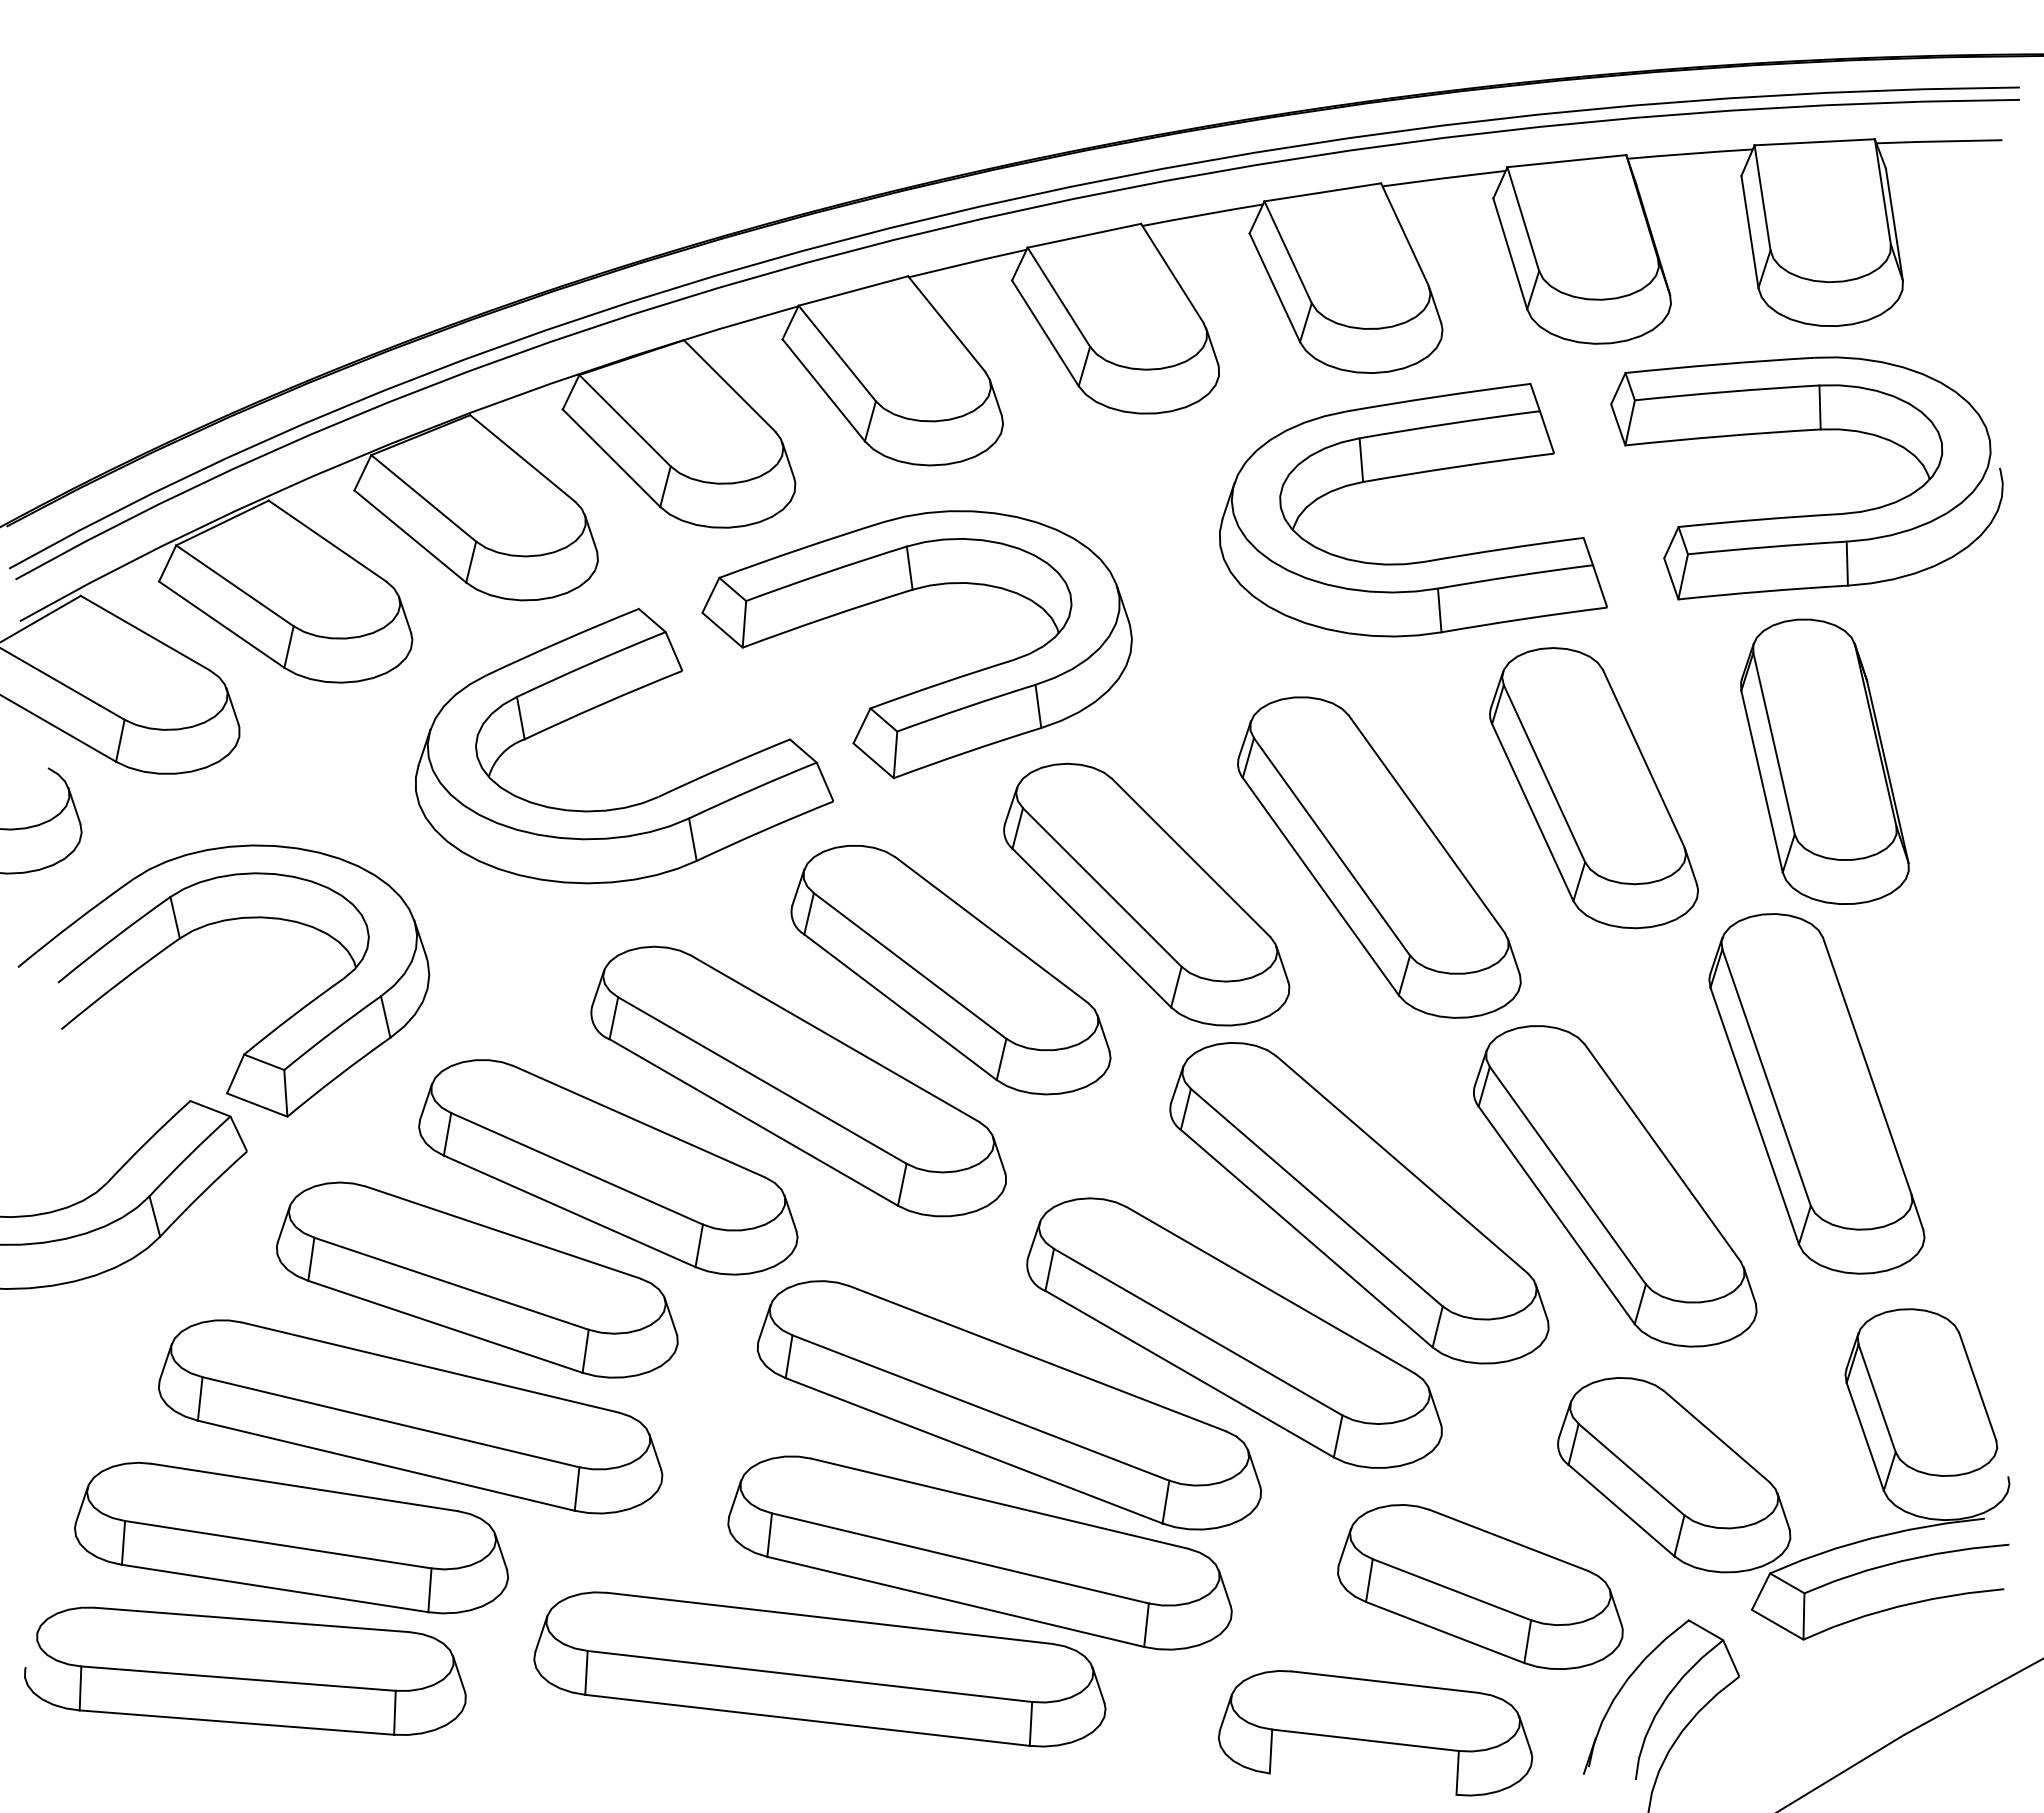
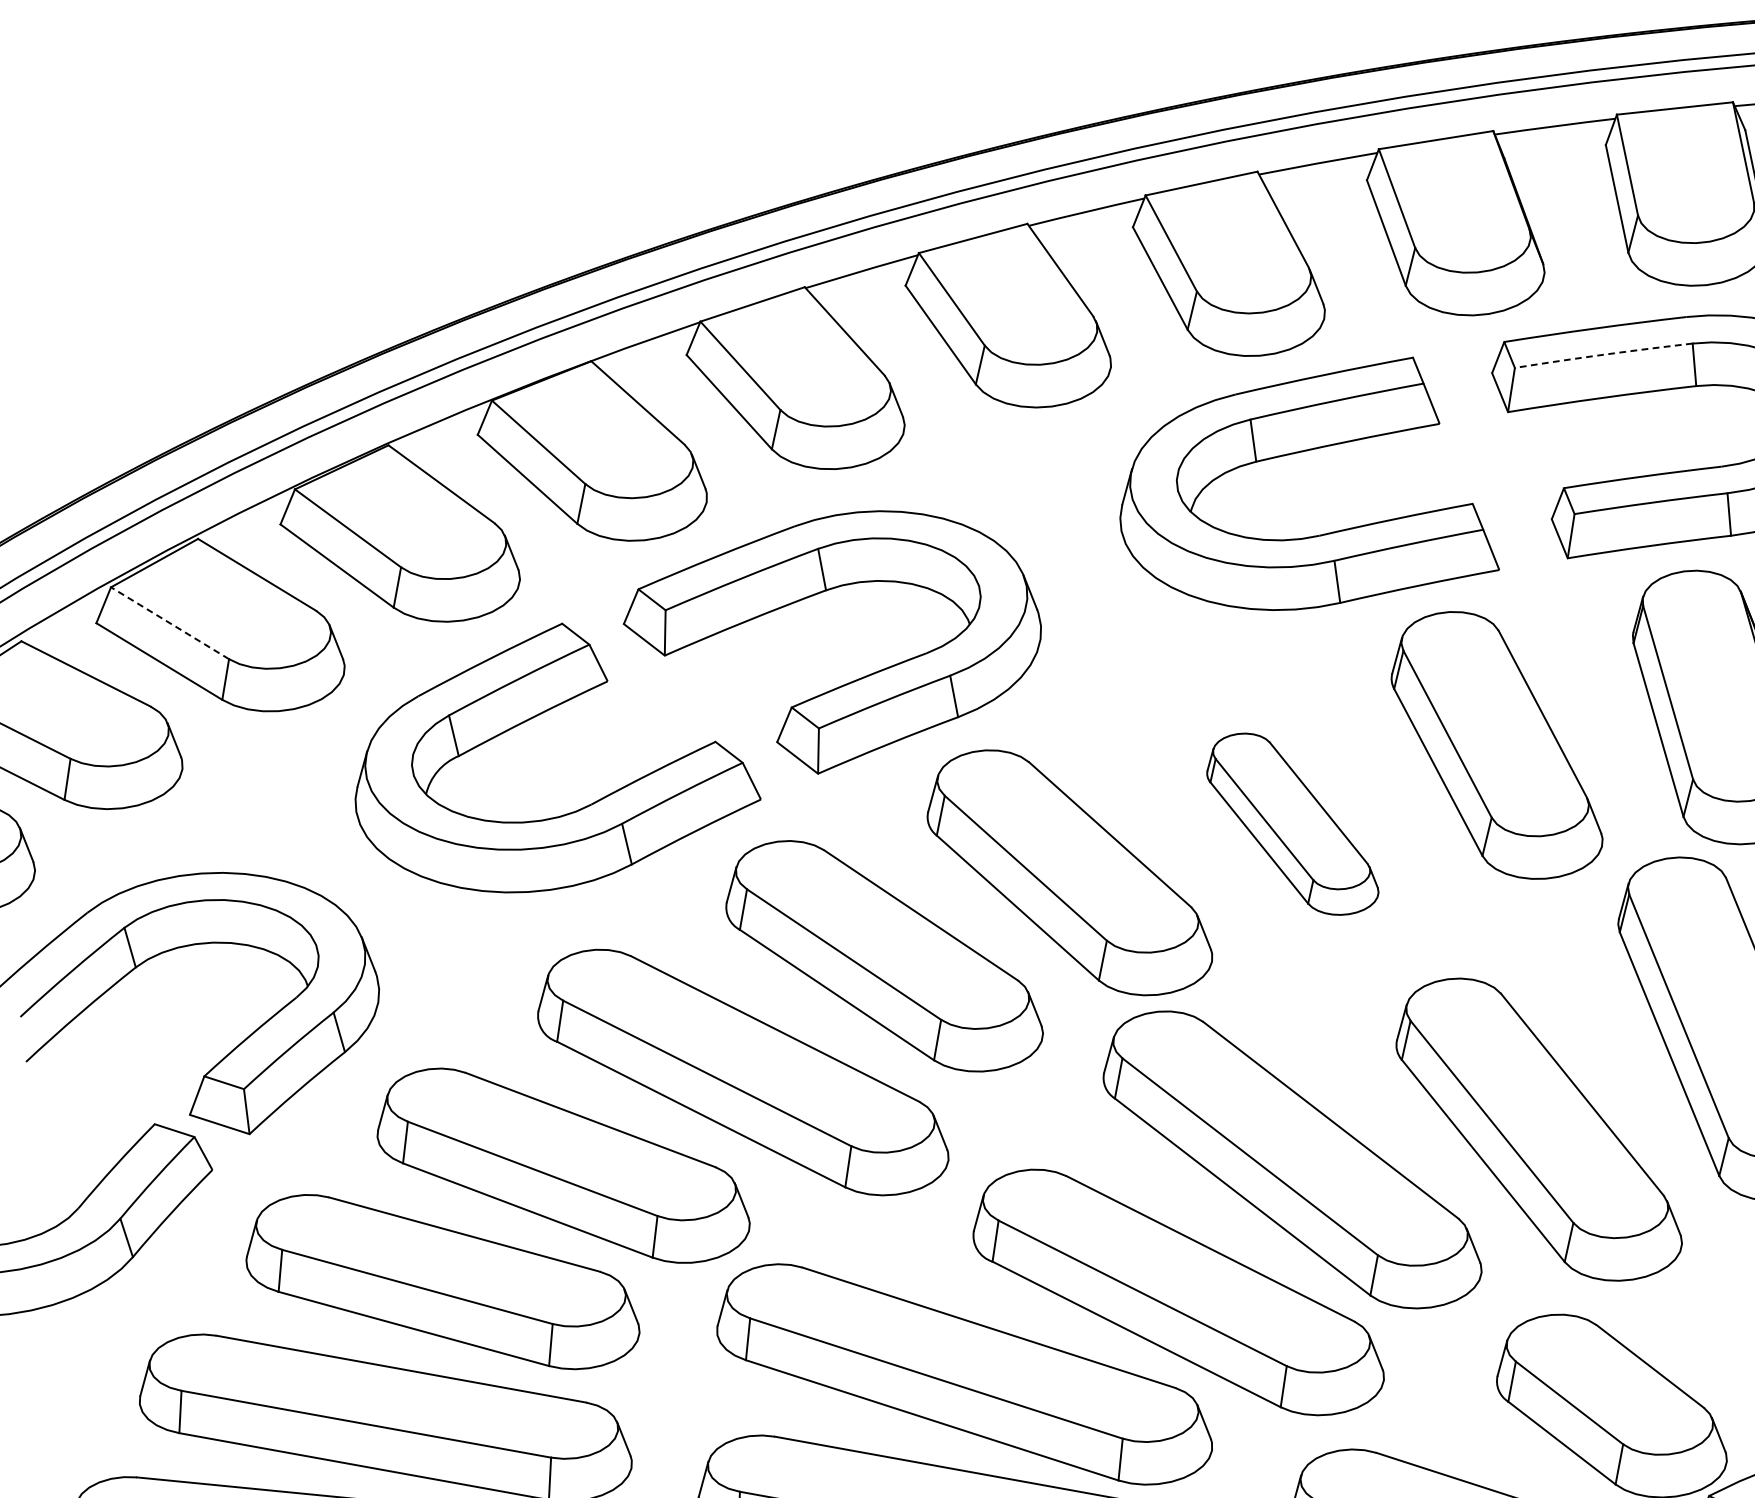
arc: (1727, 391) -> (1604, 354), solid -> dashed
line: (234, 585) -> (169, 622), solid -> dashed
part: (1379, 857) -> (1292, 824), size x0.6

